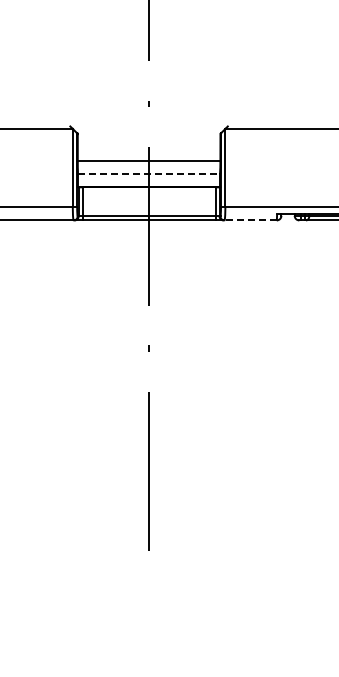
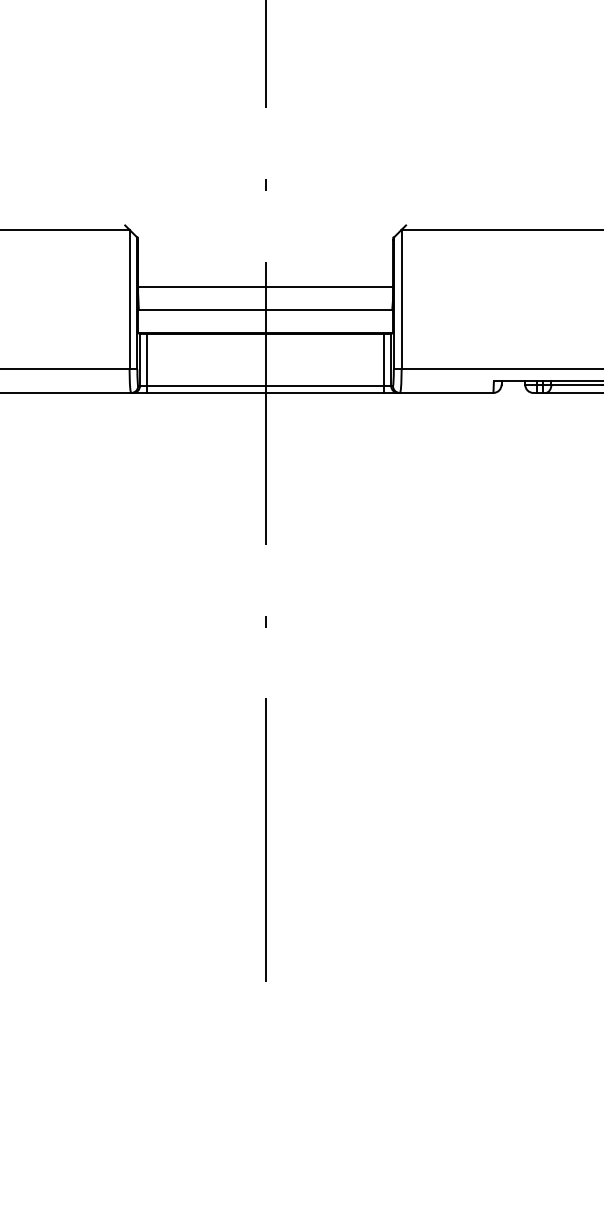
line: (149, 174) -> (266, 311), dashed -> solid
line: (250, 220) -> (446, 393), dashed -> solid

